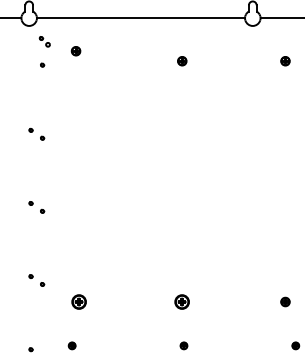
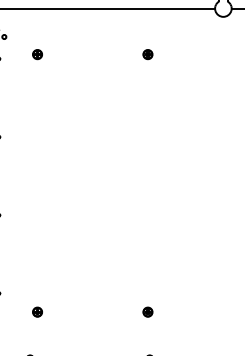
part: (75, 51) -> (36, 54), moved
part: (78, 301) -> (36, 311), size x0.62
part: (182, 301) -> (148, 311), size x0.62

